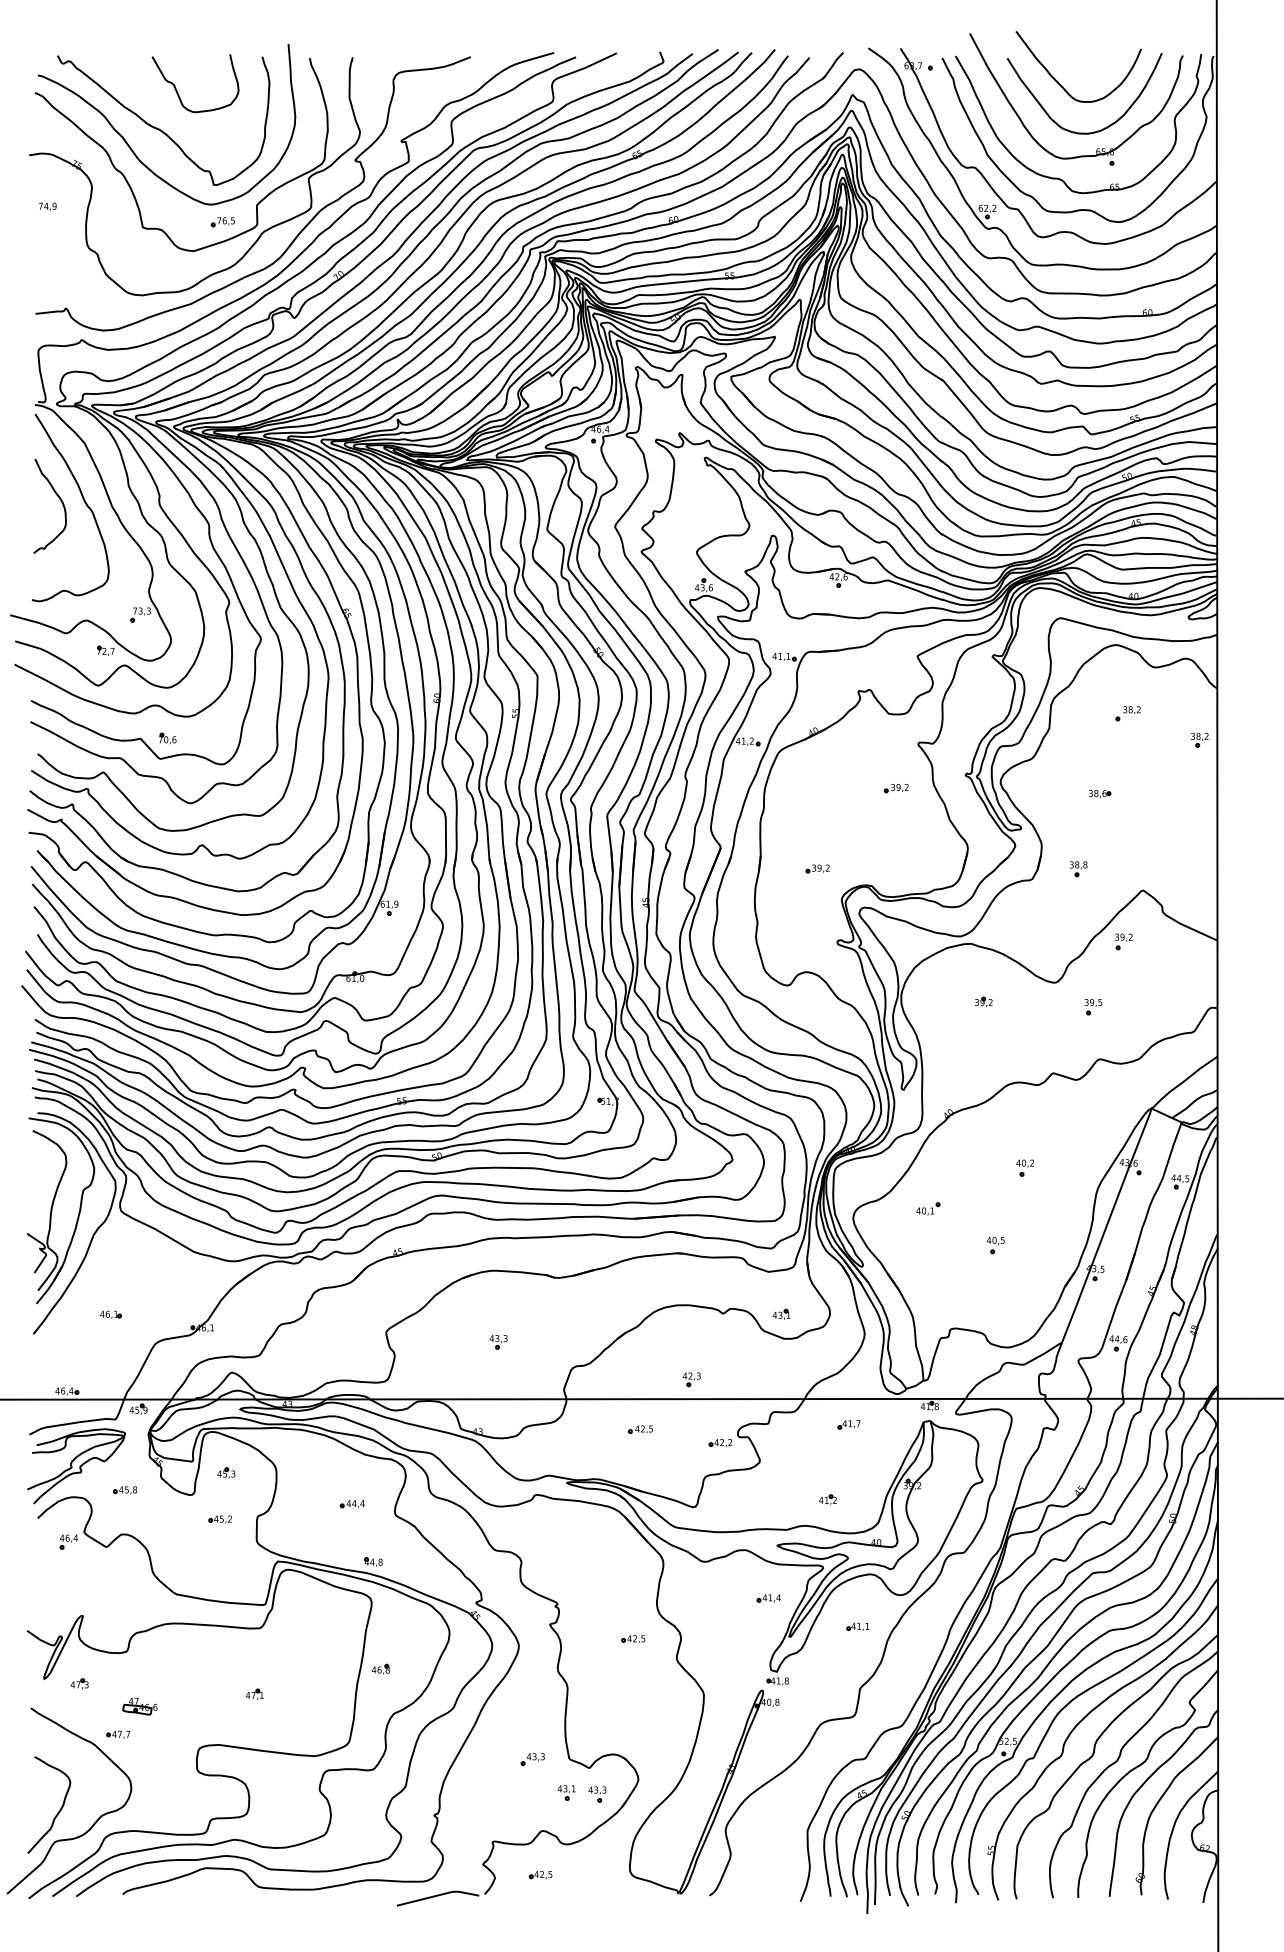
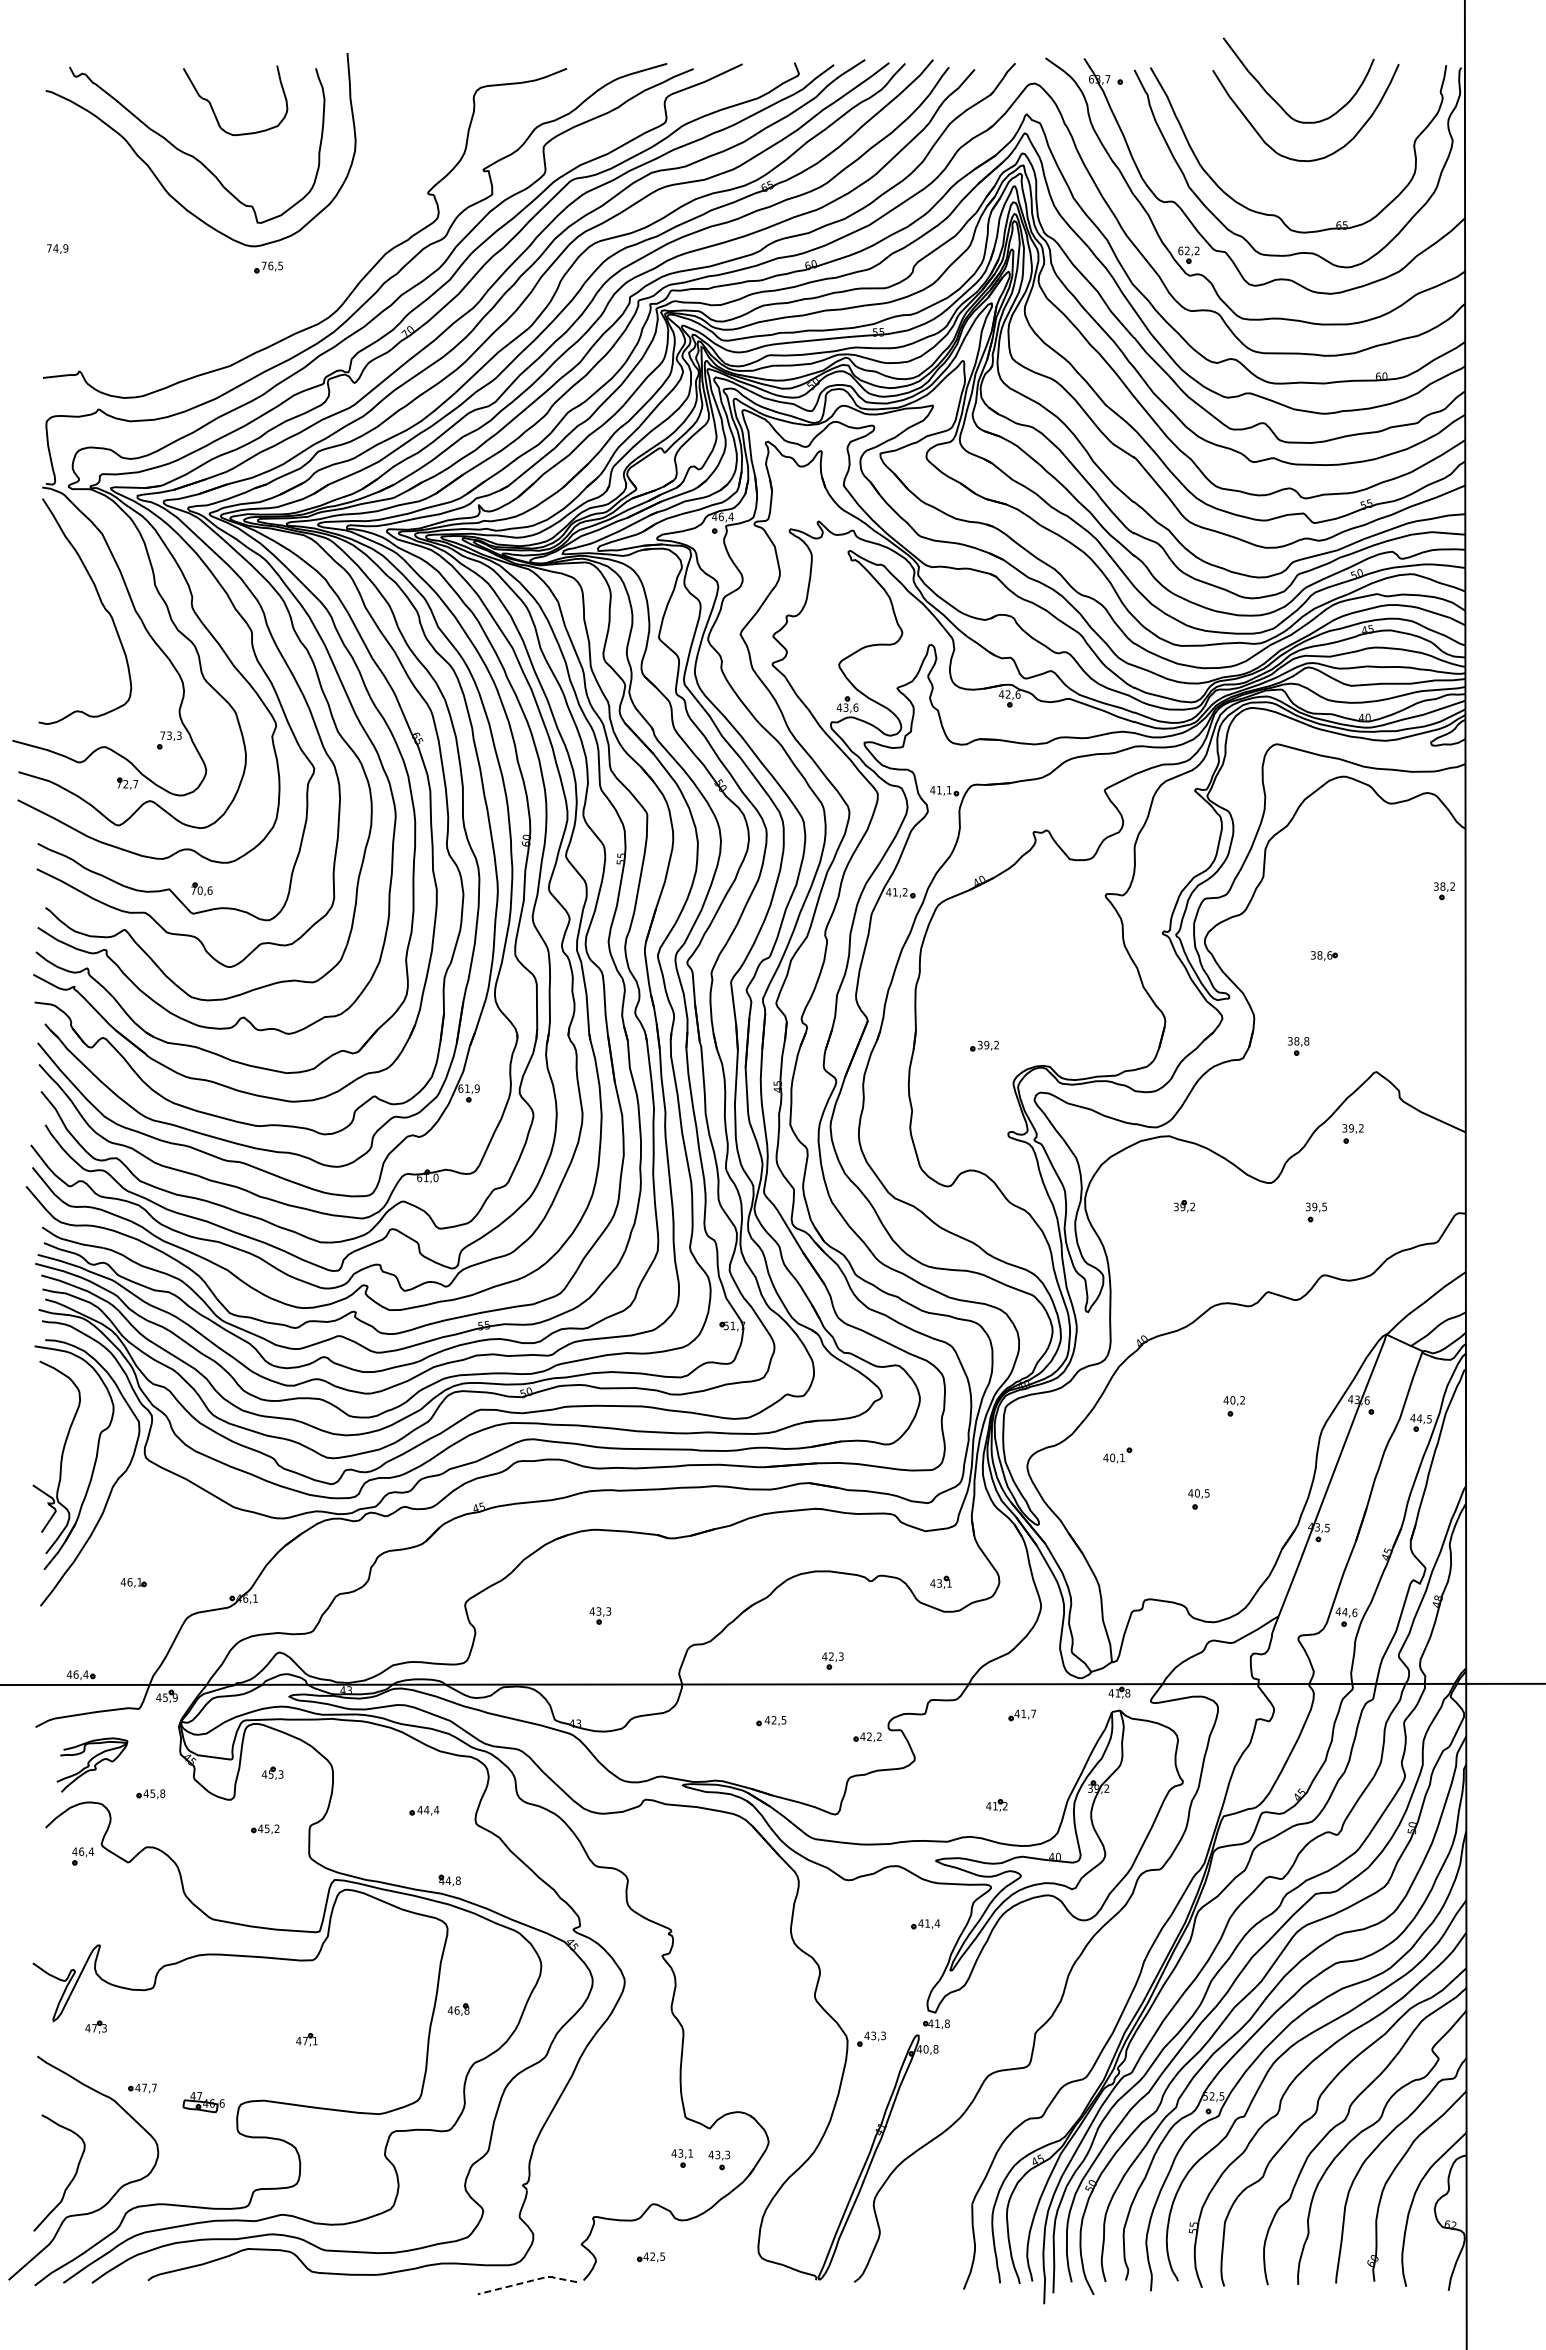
part: (1098, 148) -> (1322, 178), removed
part: (162, 229) -> (195, 276), removed
curve: (60, 500) -> (72, 602), removed
part: (1128, 713) -> (1358, 859), removed
part: (895, 787) -> (1078, 948), removed
part: (76, 1465) -> (92, 1764), size x0.6
part: (857, 1626) -> (1032, 1958), removed
part: (633, 1639) -> (762, 1973), removed
part: (139, 1706) -> (203, 2102), moved
part: (532, 1758) -> (871, 2038), moved
line: (438, 1895) -> (527, 2281), solid -> dashed

